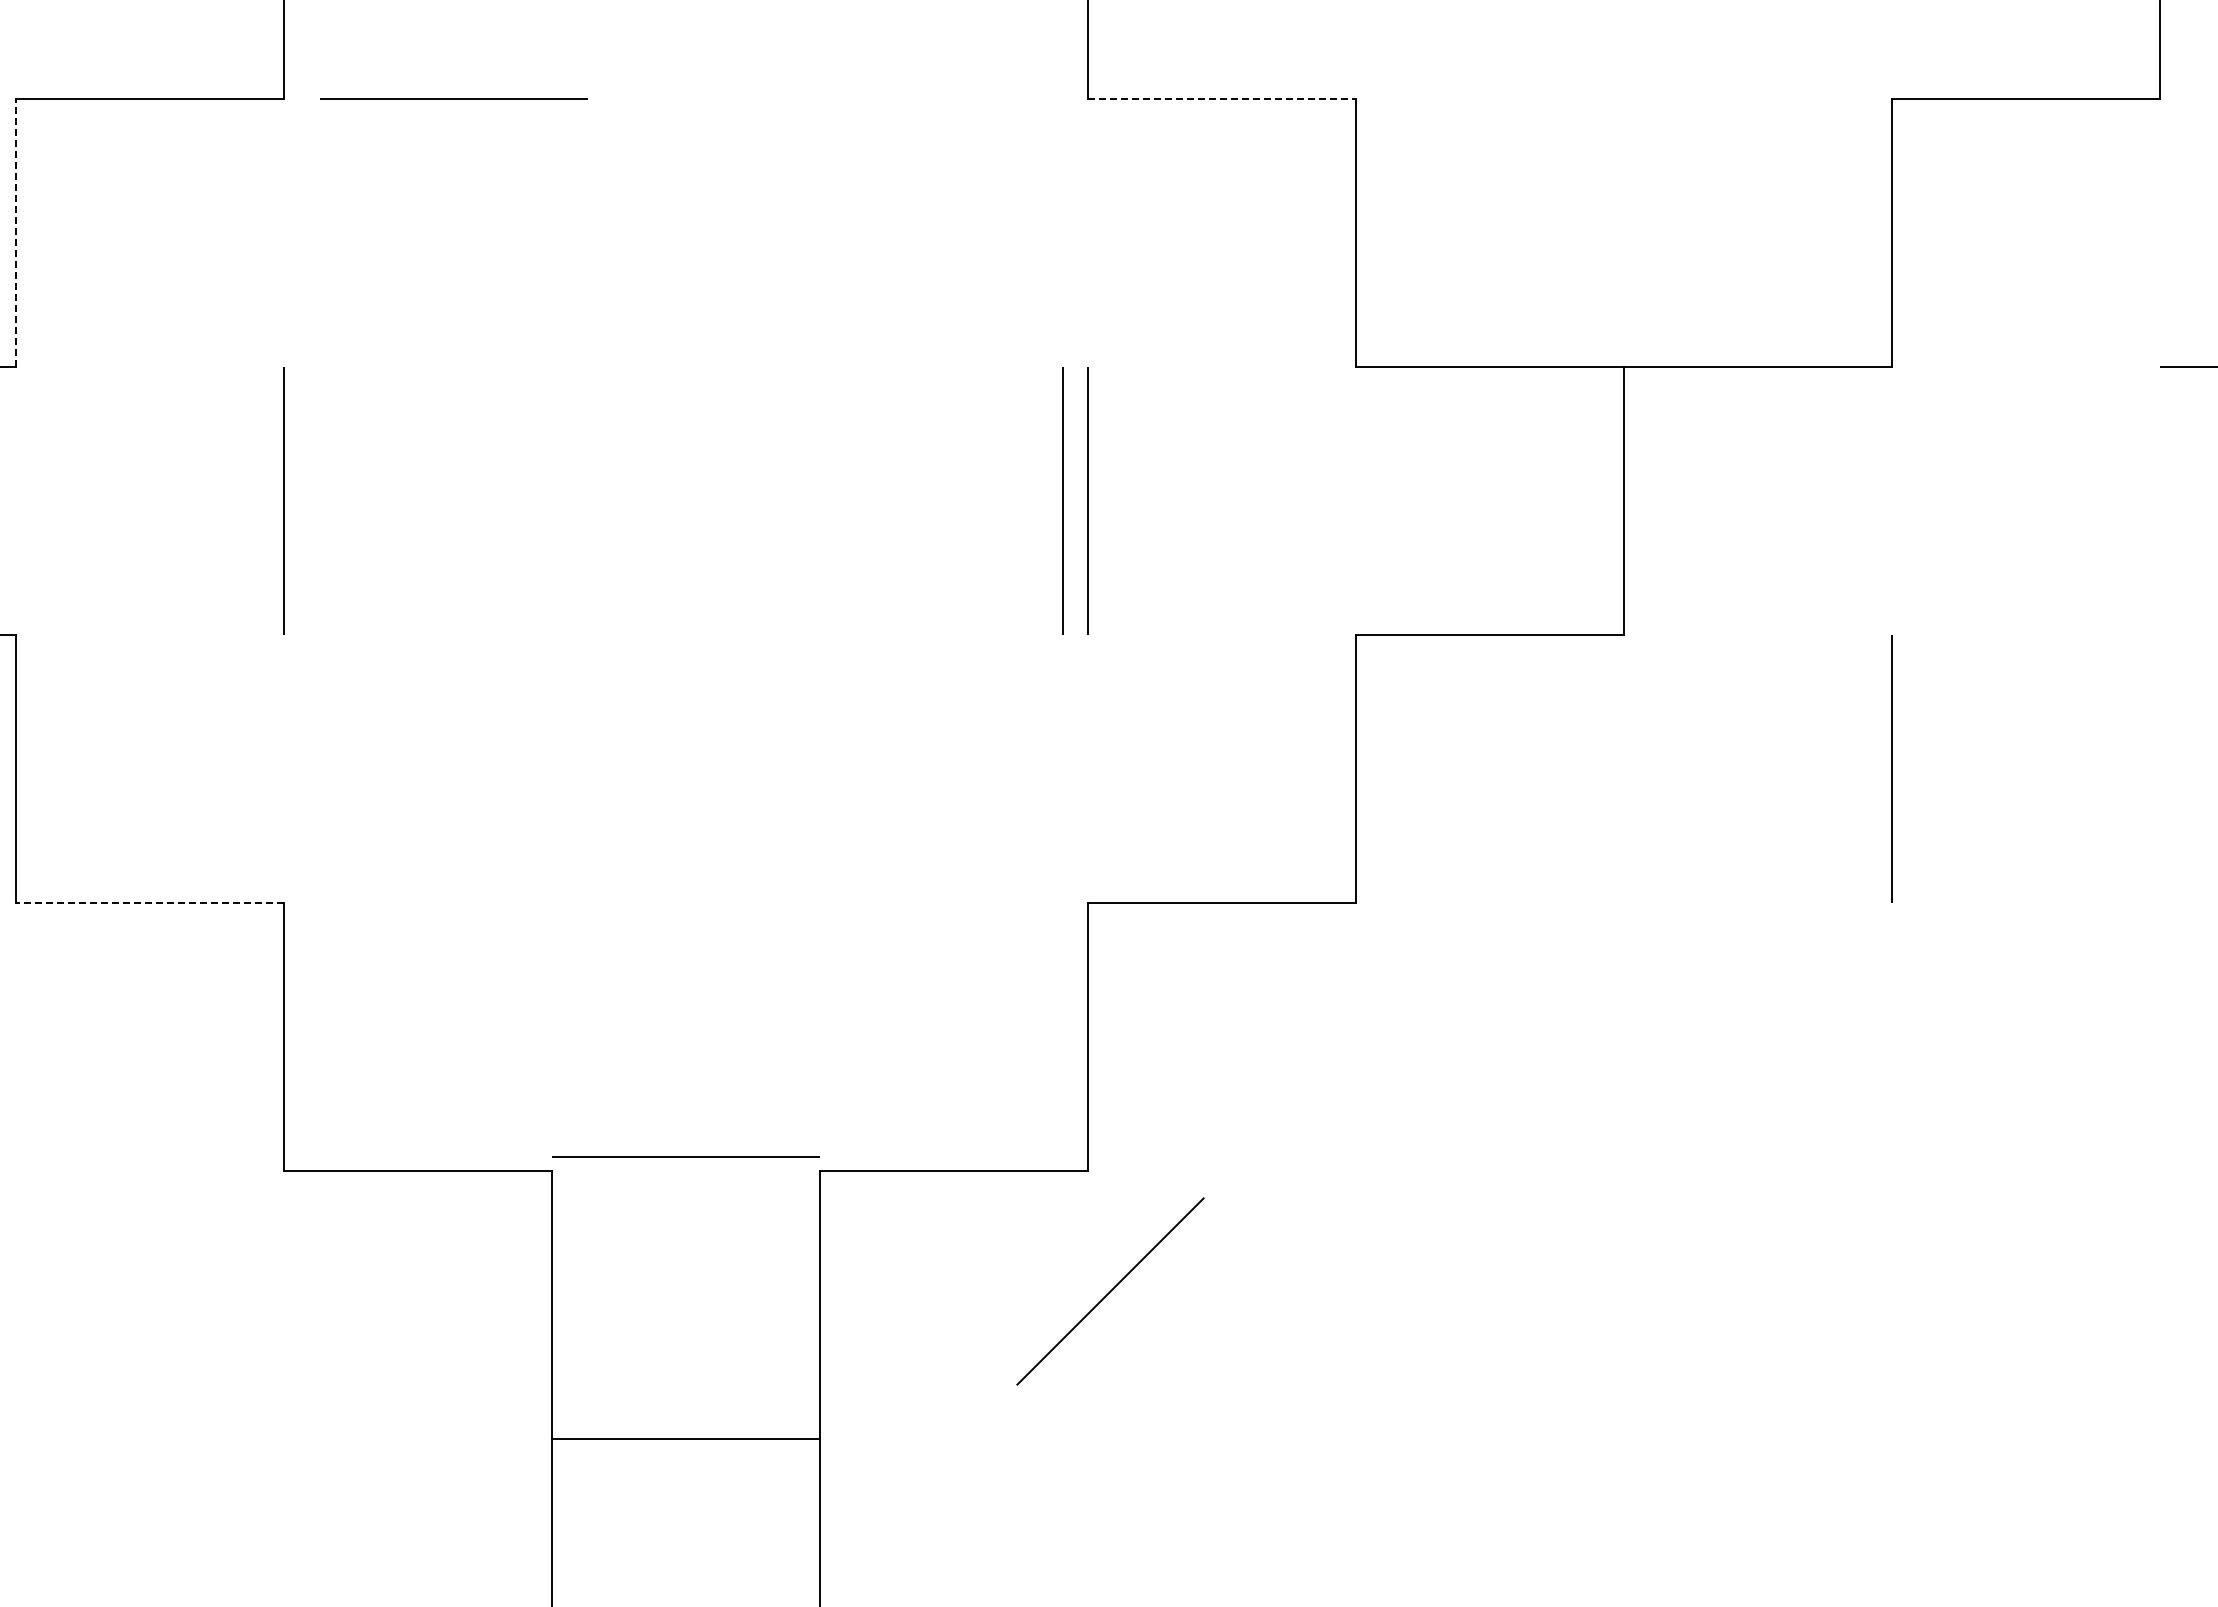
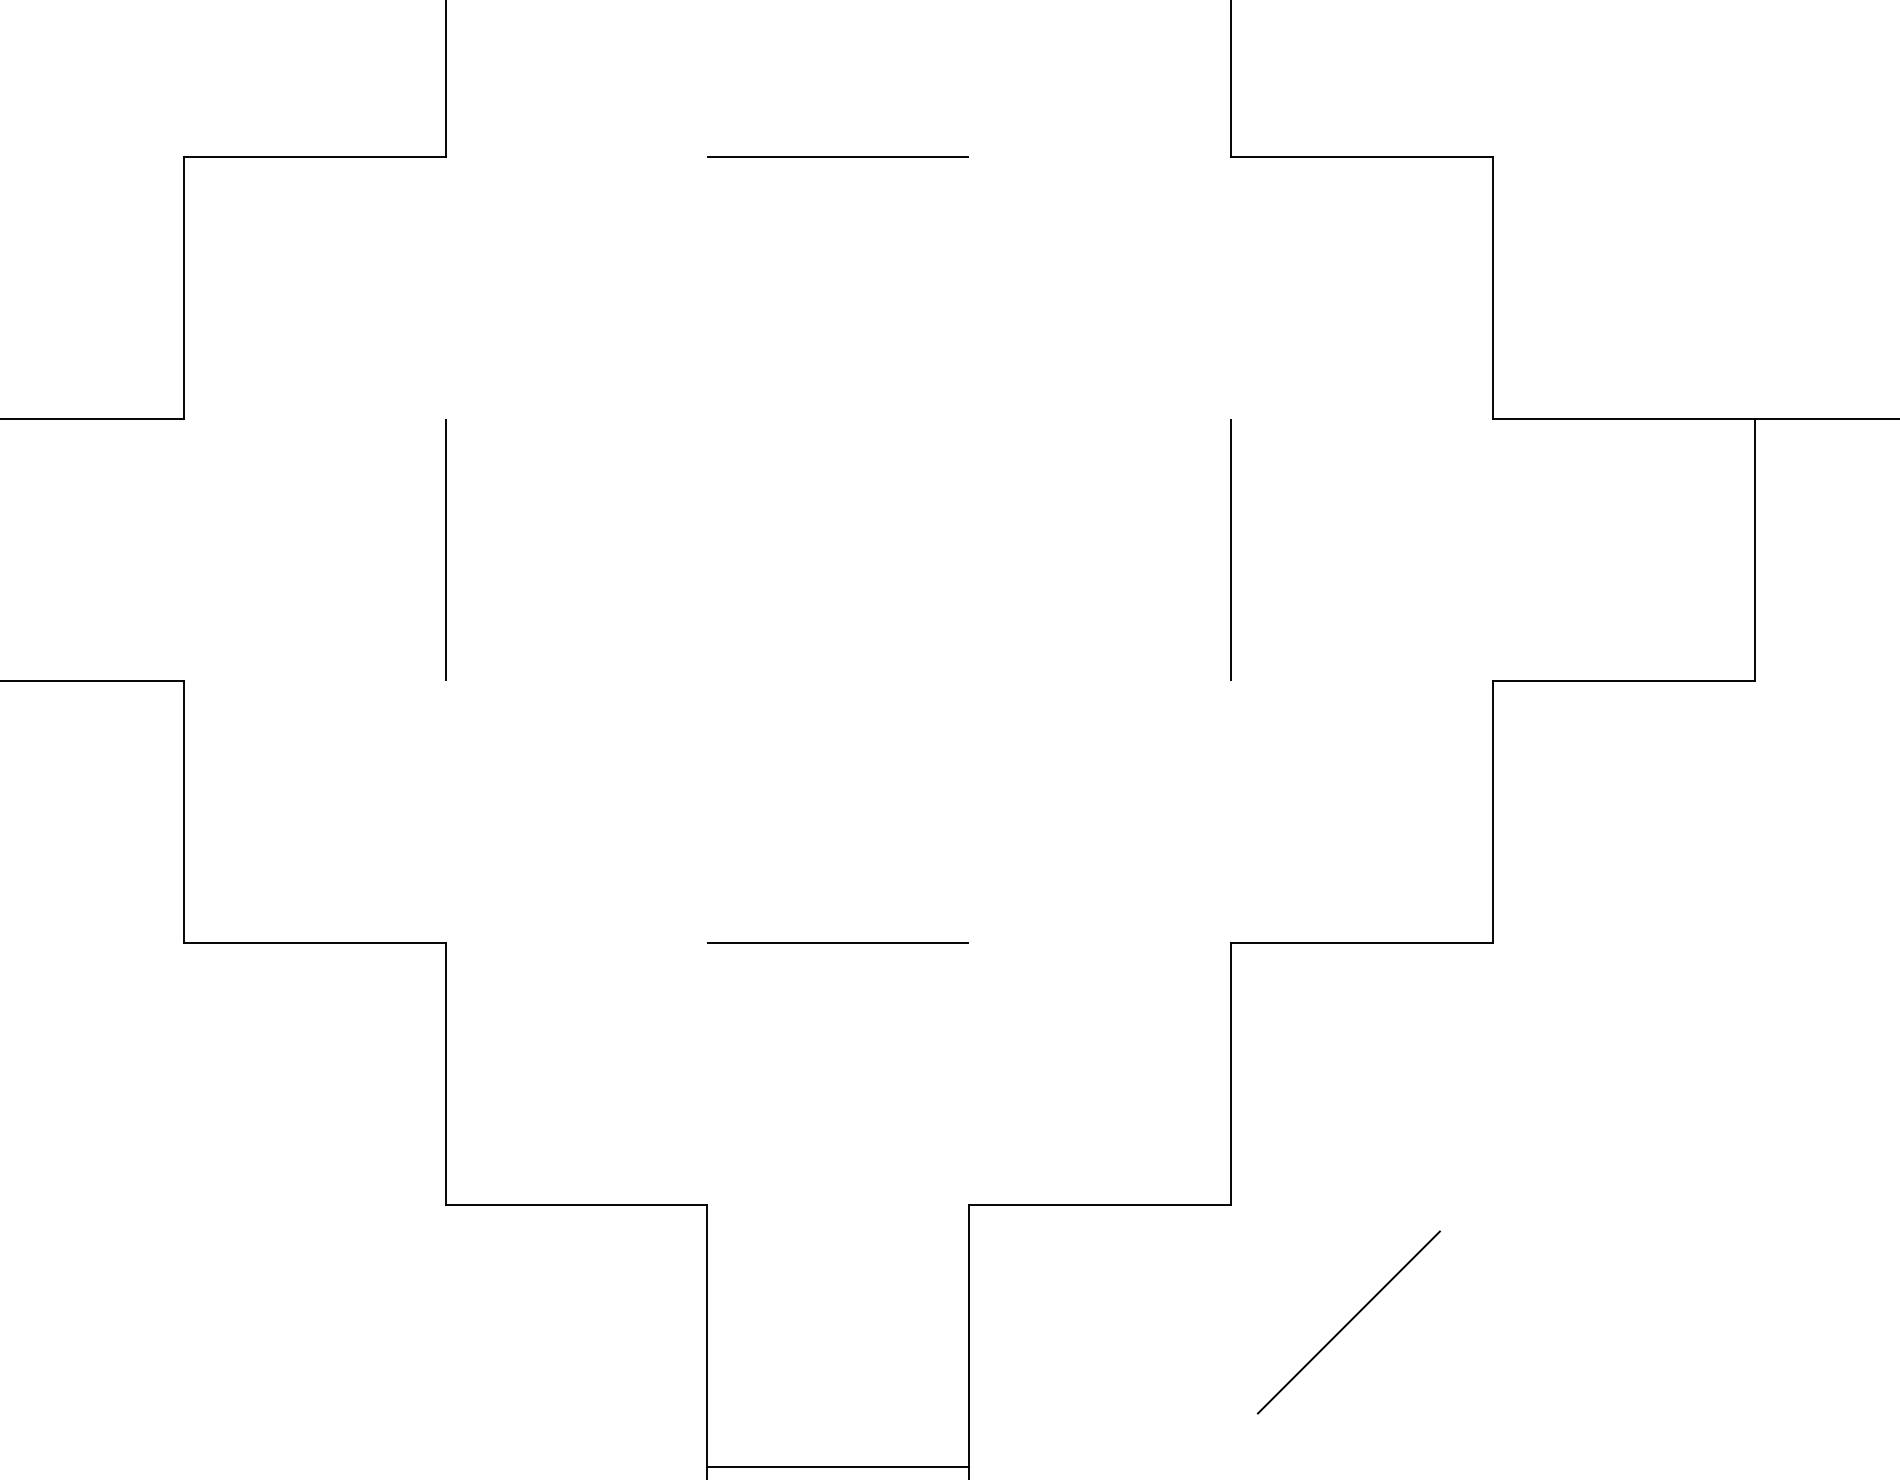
line: (453, 98) -> (837, 156), moved
line: (1221, 99) -> (1361, 157), dashed -> solid
line: (16, 233) -> (184, 288), dashed -> solid
line: (1062, 500) -> (1206, 549), removed
line: (150, 902) -> (315, 942), dashed -> solid
line: (685, 1156) -> (837, 942), moved
line: (1110, 1291) -> (1348, 1322), moved

